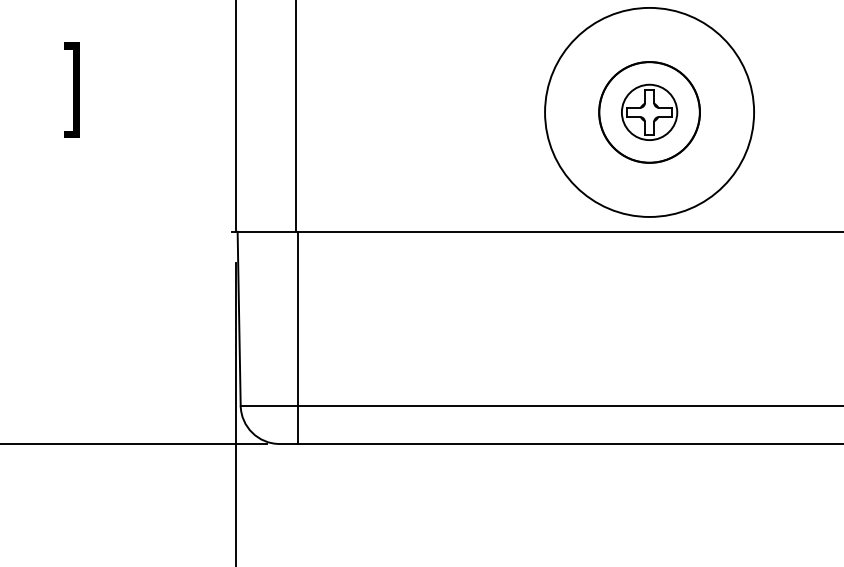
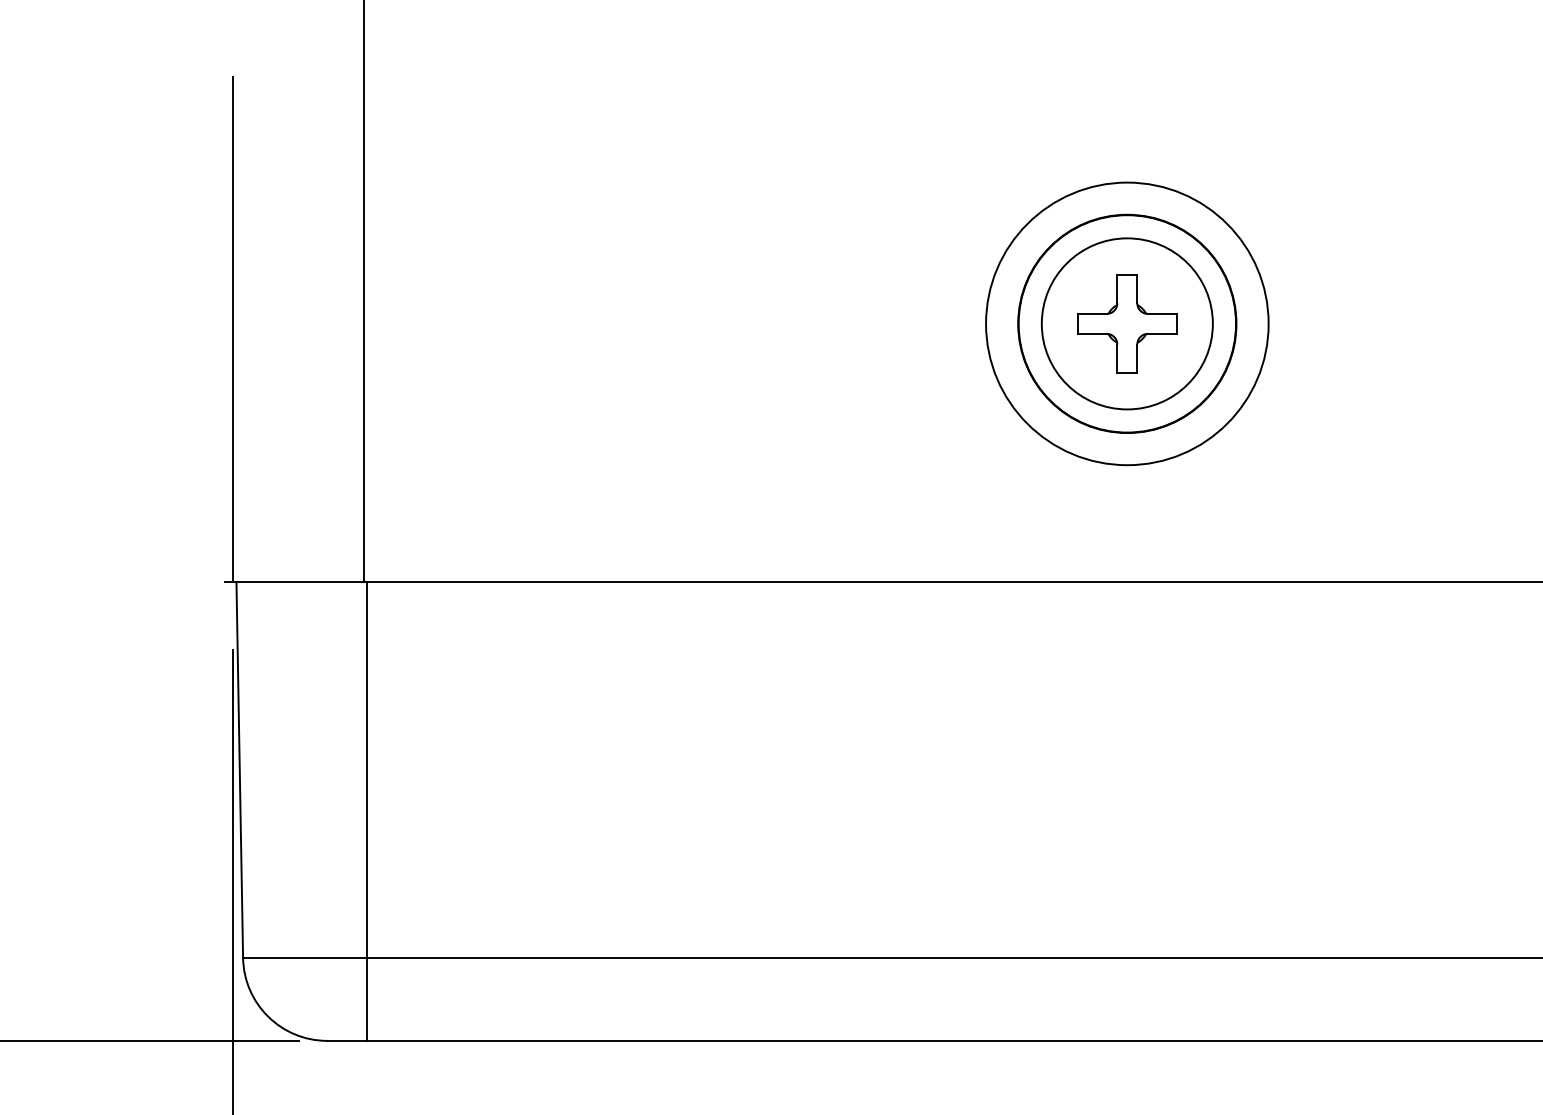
circle: (649, 112) -> (1127, 324), size x0.62
circle: (649, 112) -> (1127, 324), size x1.43

